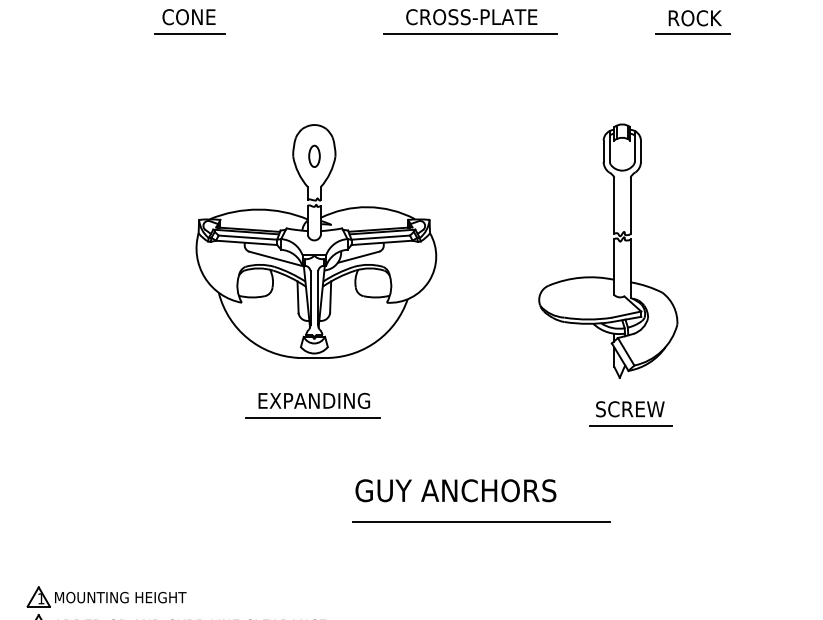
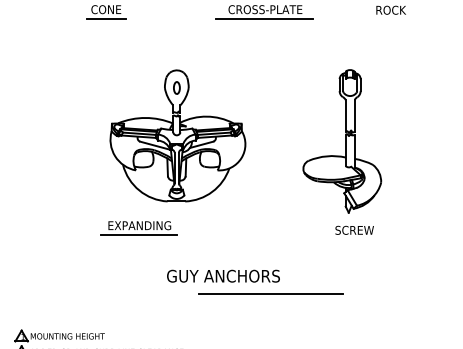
line: (692, 34) -> (389, 19), removed
part: (312, 405) -> (138, 228), moved
line: (630, 425) -> (354, 239), removed
text: (455, 489) -> (223, 275), moved

